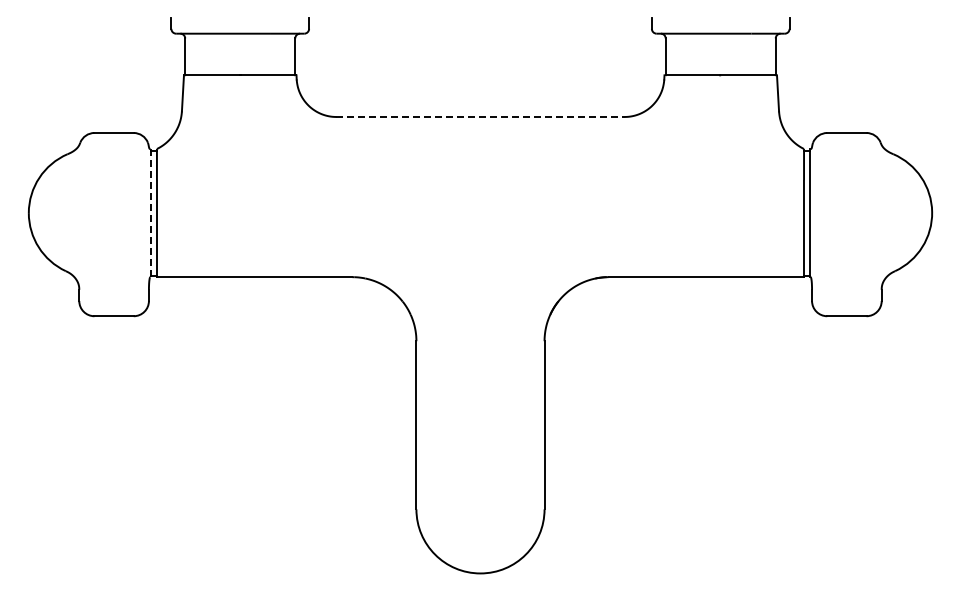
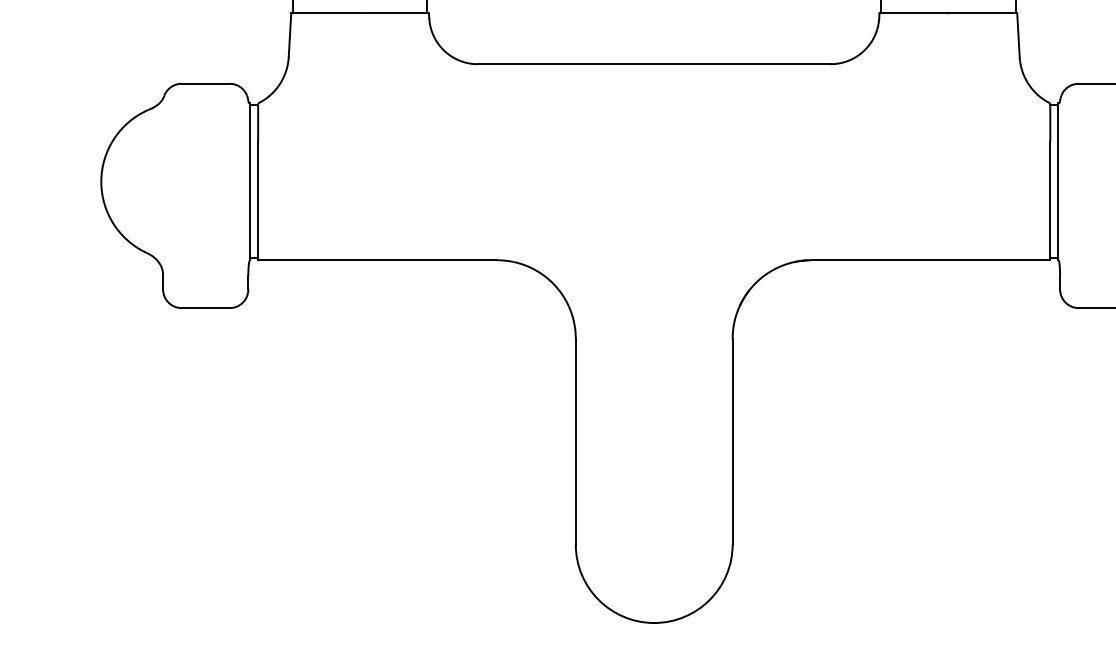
line: (480, 116) -> (654, 63), dashed -> solid
line: (150, 212) -> (250, 181), dashed -> solid

